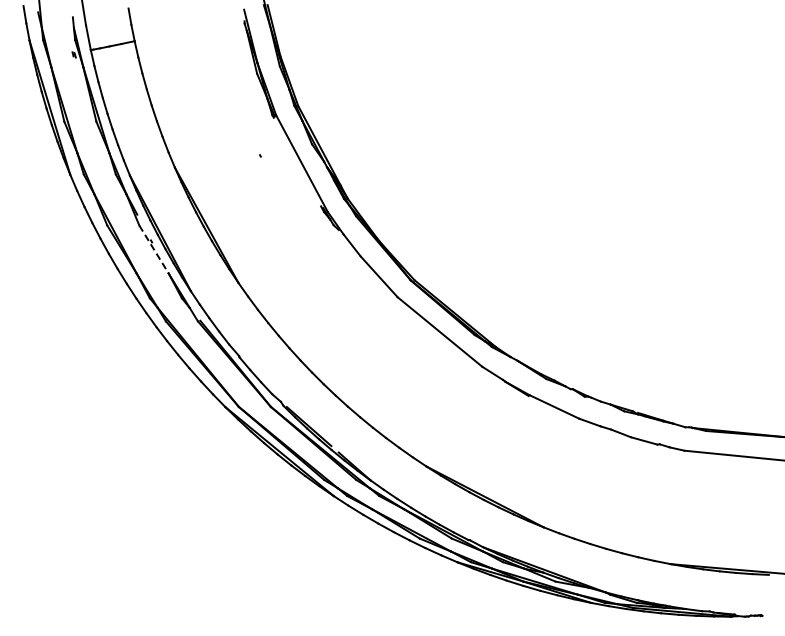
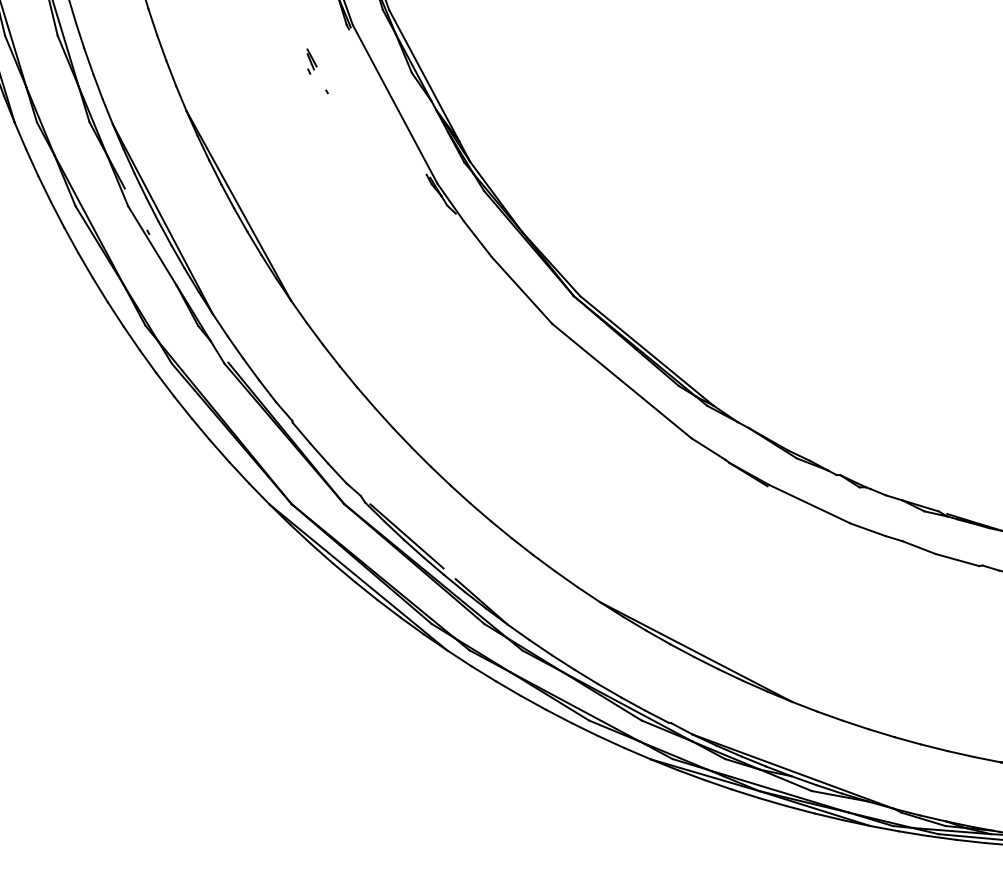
part: (251, 137) -> (312, 61), added
line: (154, 249) -> (153, 245), dashed -> solid

